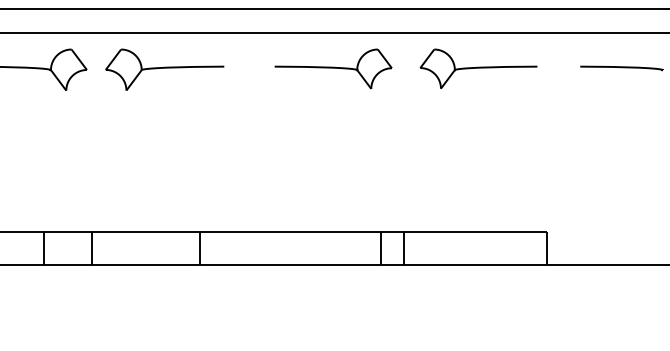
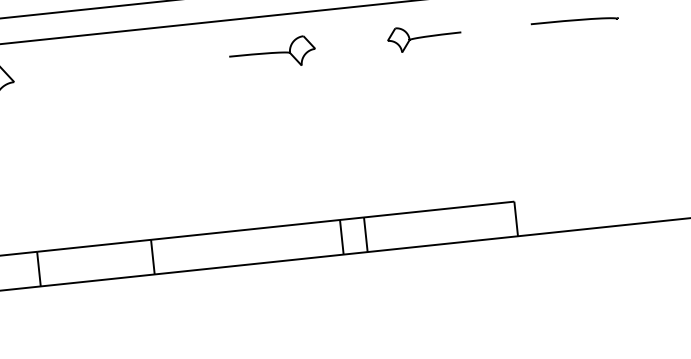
part: (333, 68) -> (272, 53), size x0.7
part: (478, 68) -> (424, 37), size x0.6
part: (164, 69) -> (95, 73), removed

